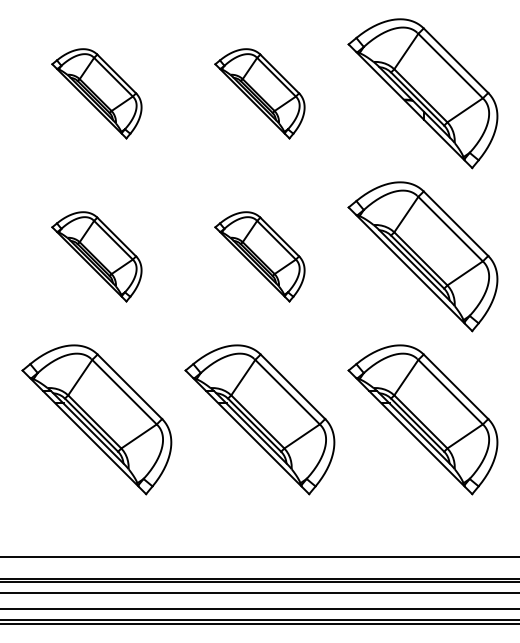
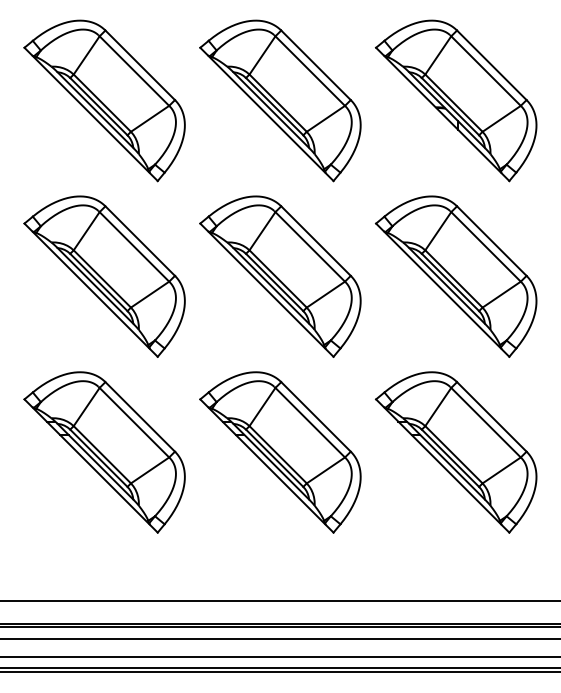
part: (96, 93) -> (104, 100), size x1.67
part: (259, 93) -> (279, 100), size x1.67
part: (96, 256) -> (104, 276), size x1.67
part: (259, 256) -> (279, 276), size x1.67

